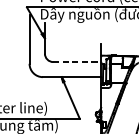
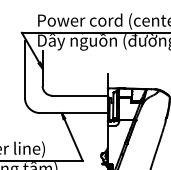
line: (76, 61) -> (79, 95), dashed -> solid

